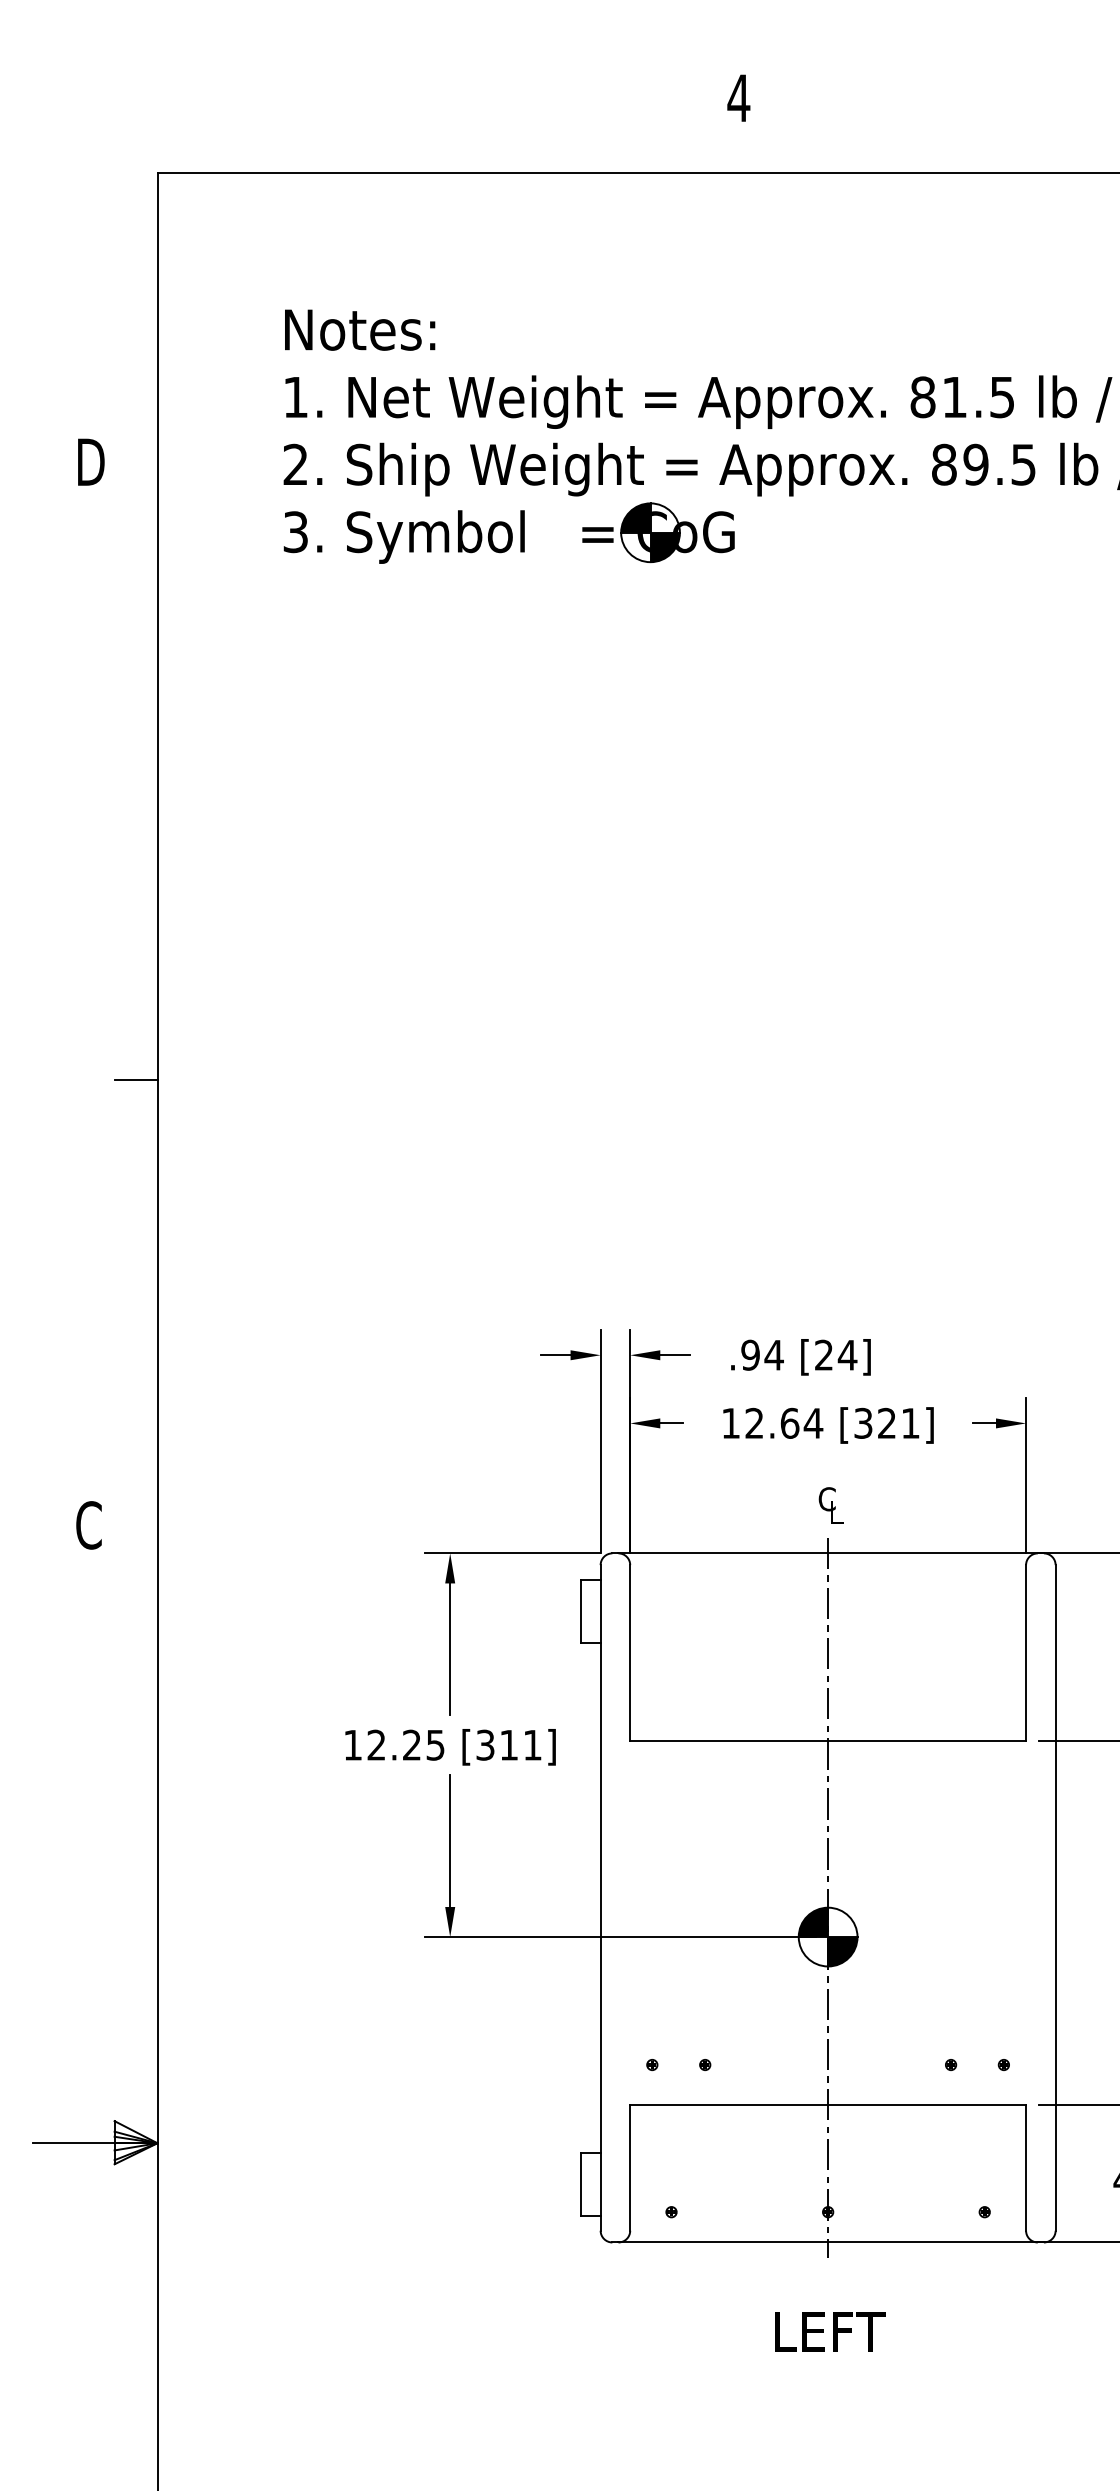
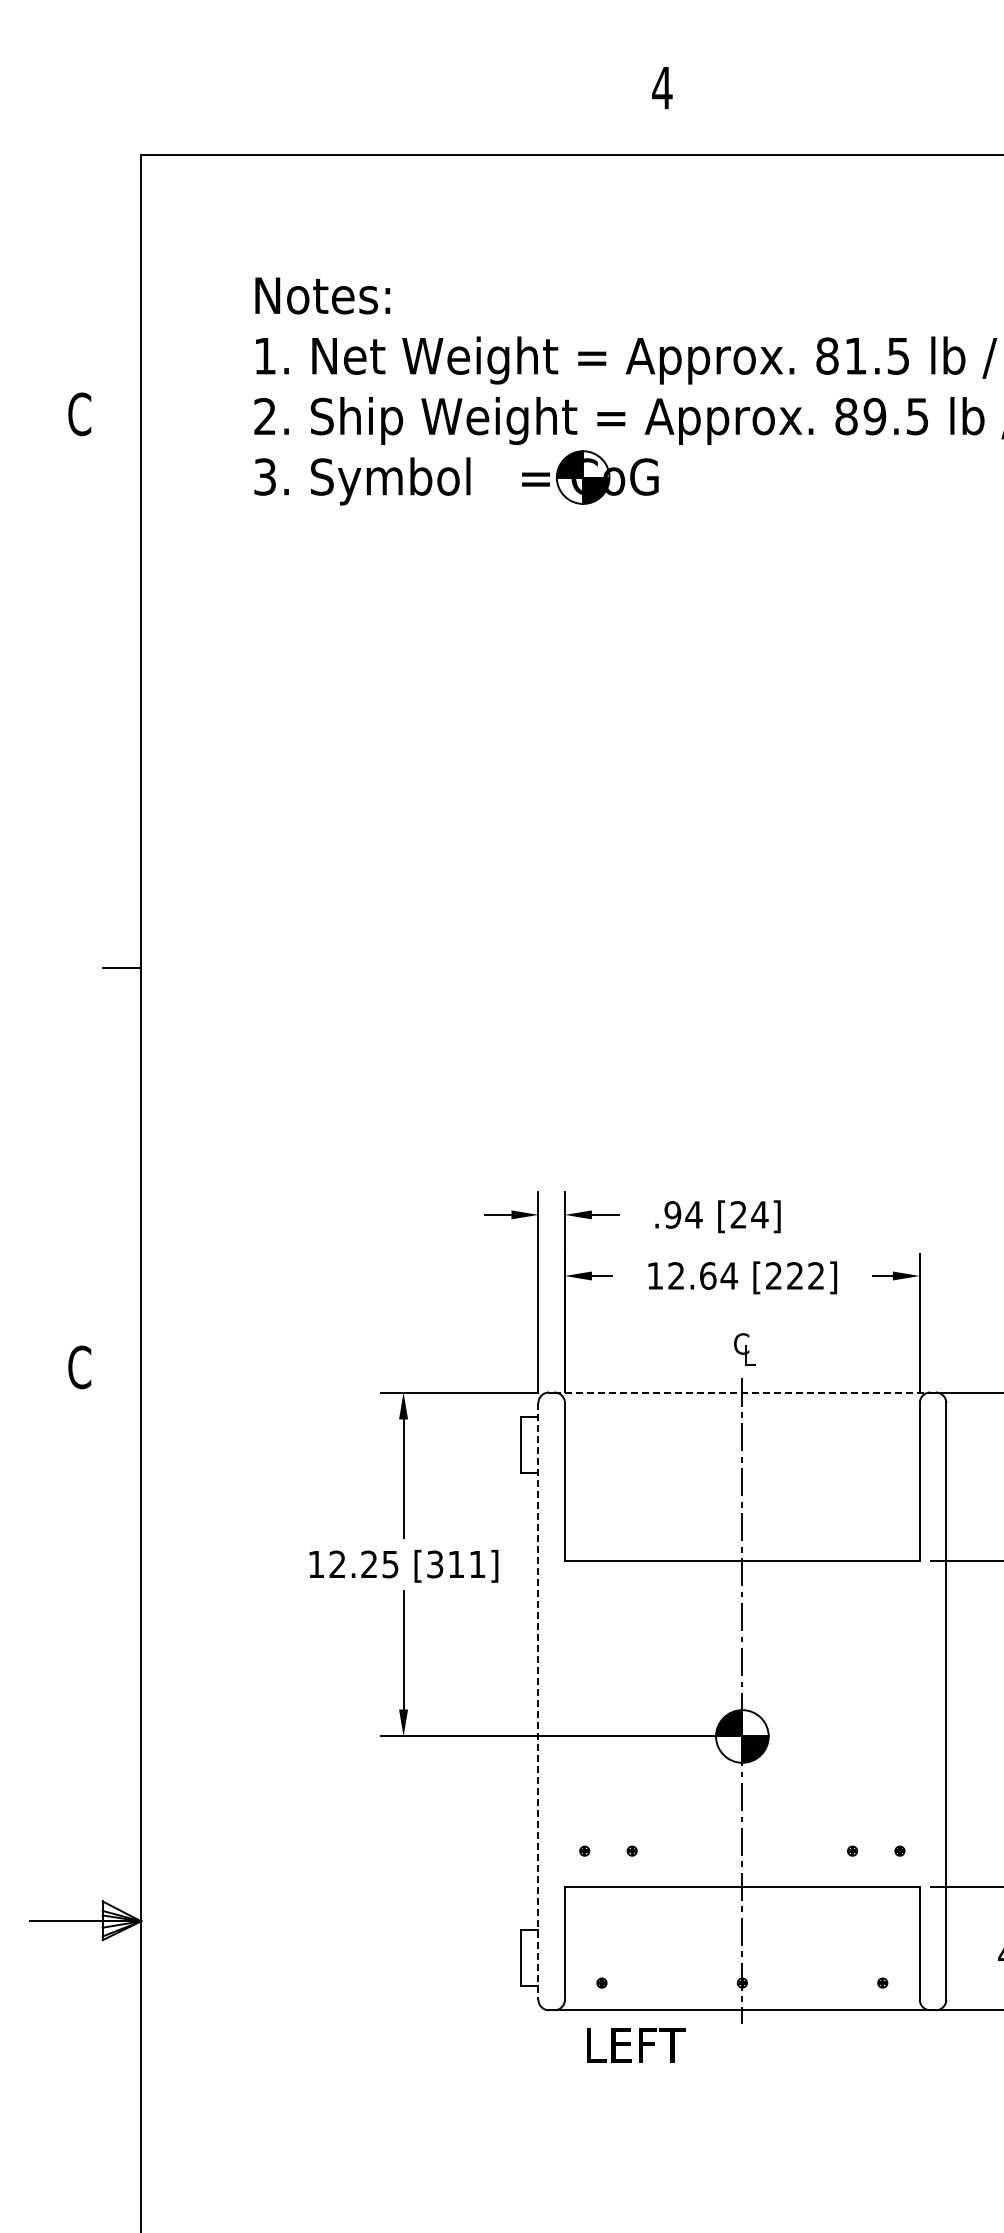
text: (89, 462) -> (80, 414), D -> C
text: (886, 1422) -> (794, 1275), [321] -> [222]
line: (828, 1553) -> (742, 1392), solid -> dashed
line: (600, 1898) -> (538, 1701), solid -> dashed
text: (830, 2331) -> (636, 2045), moved

